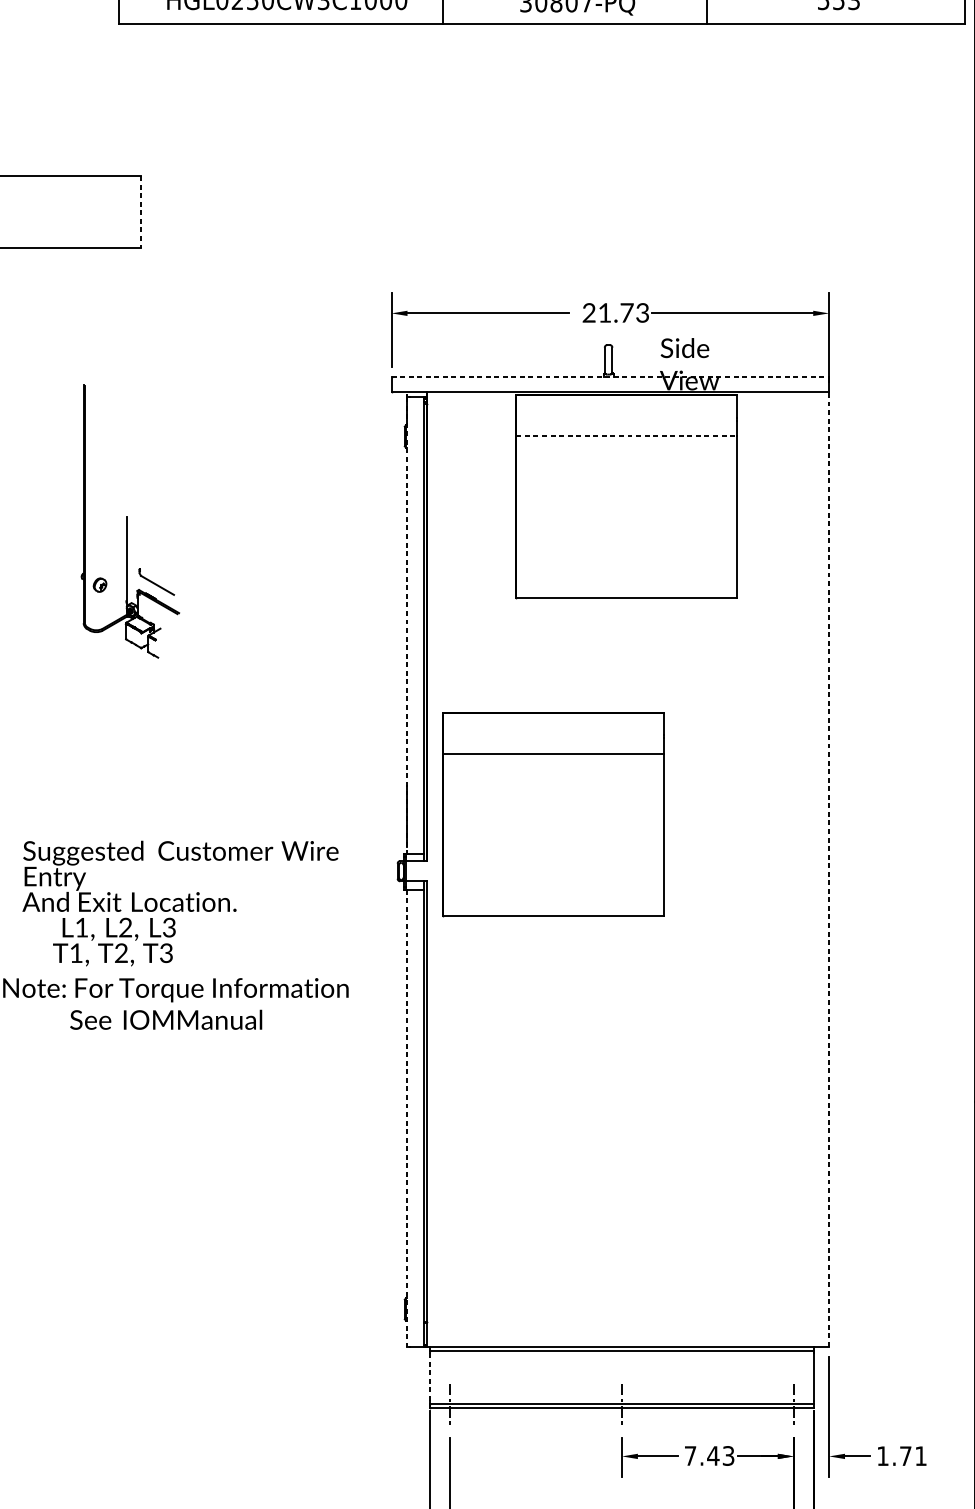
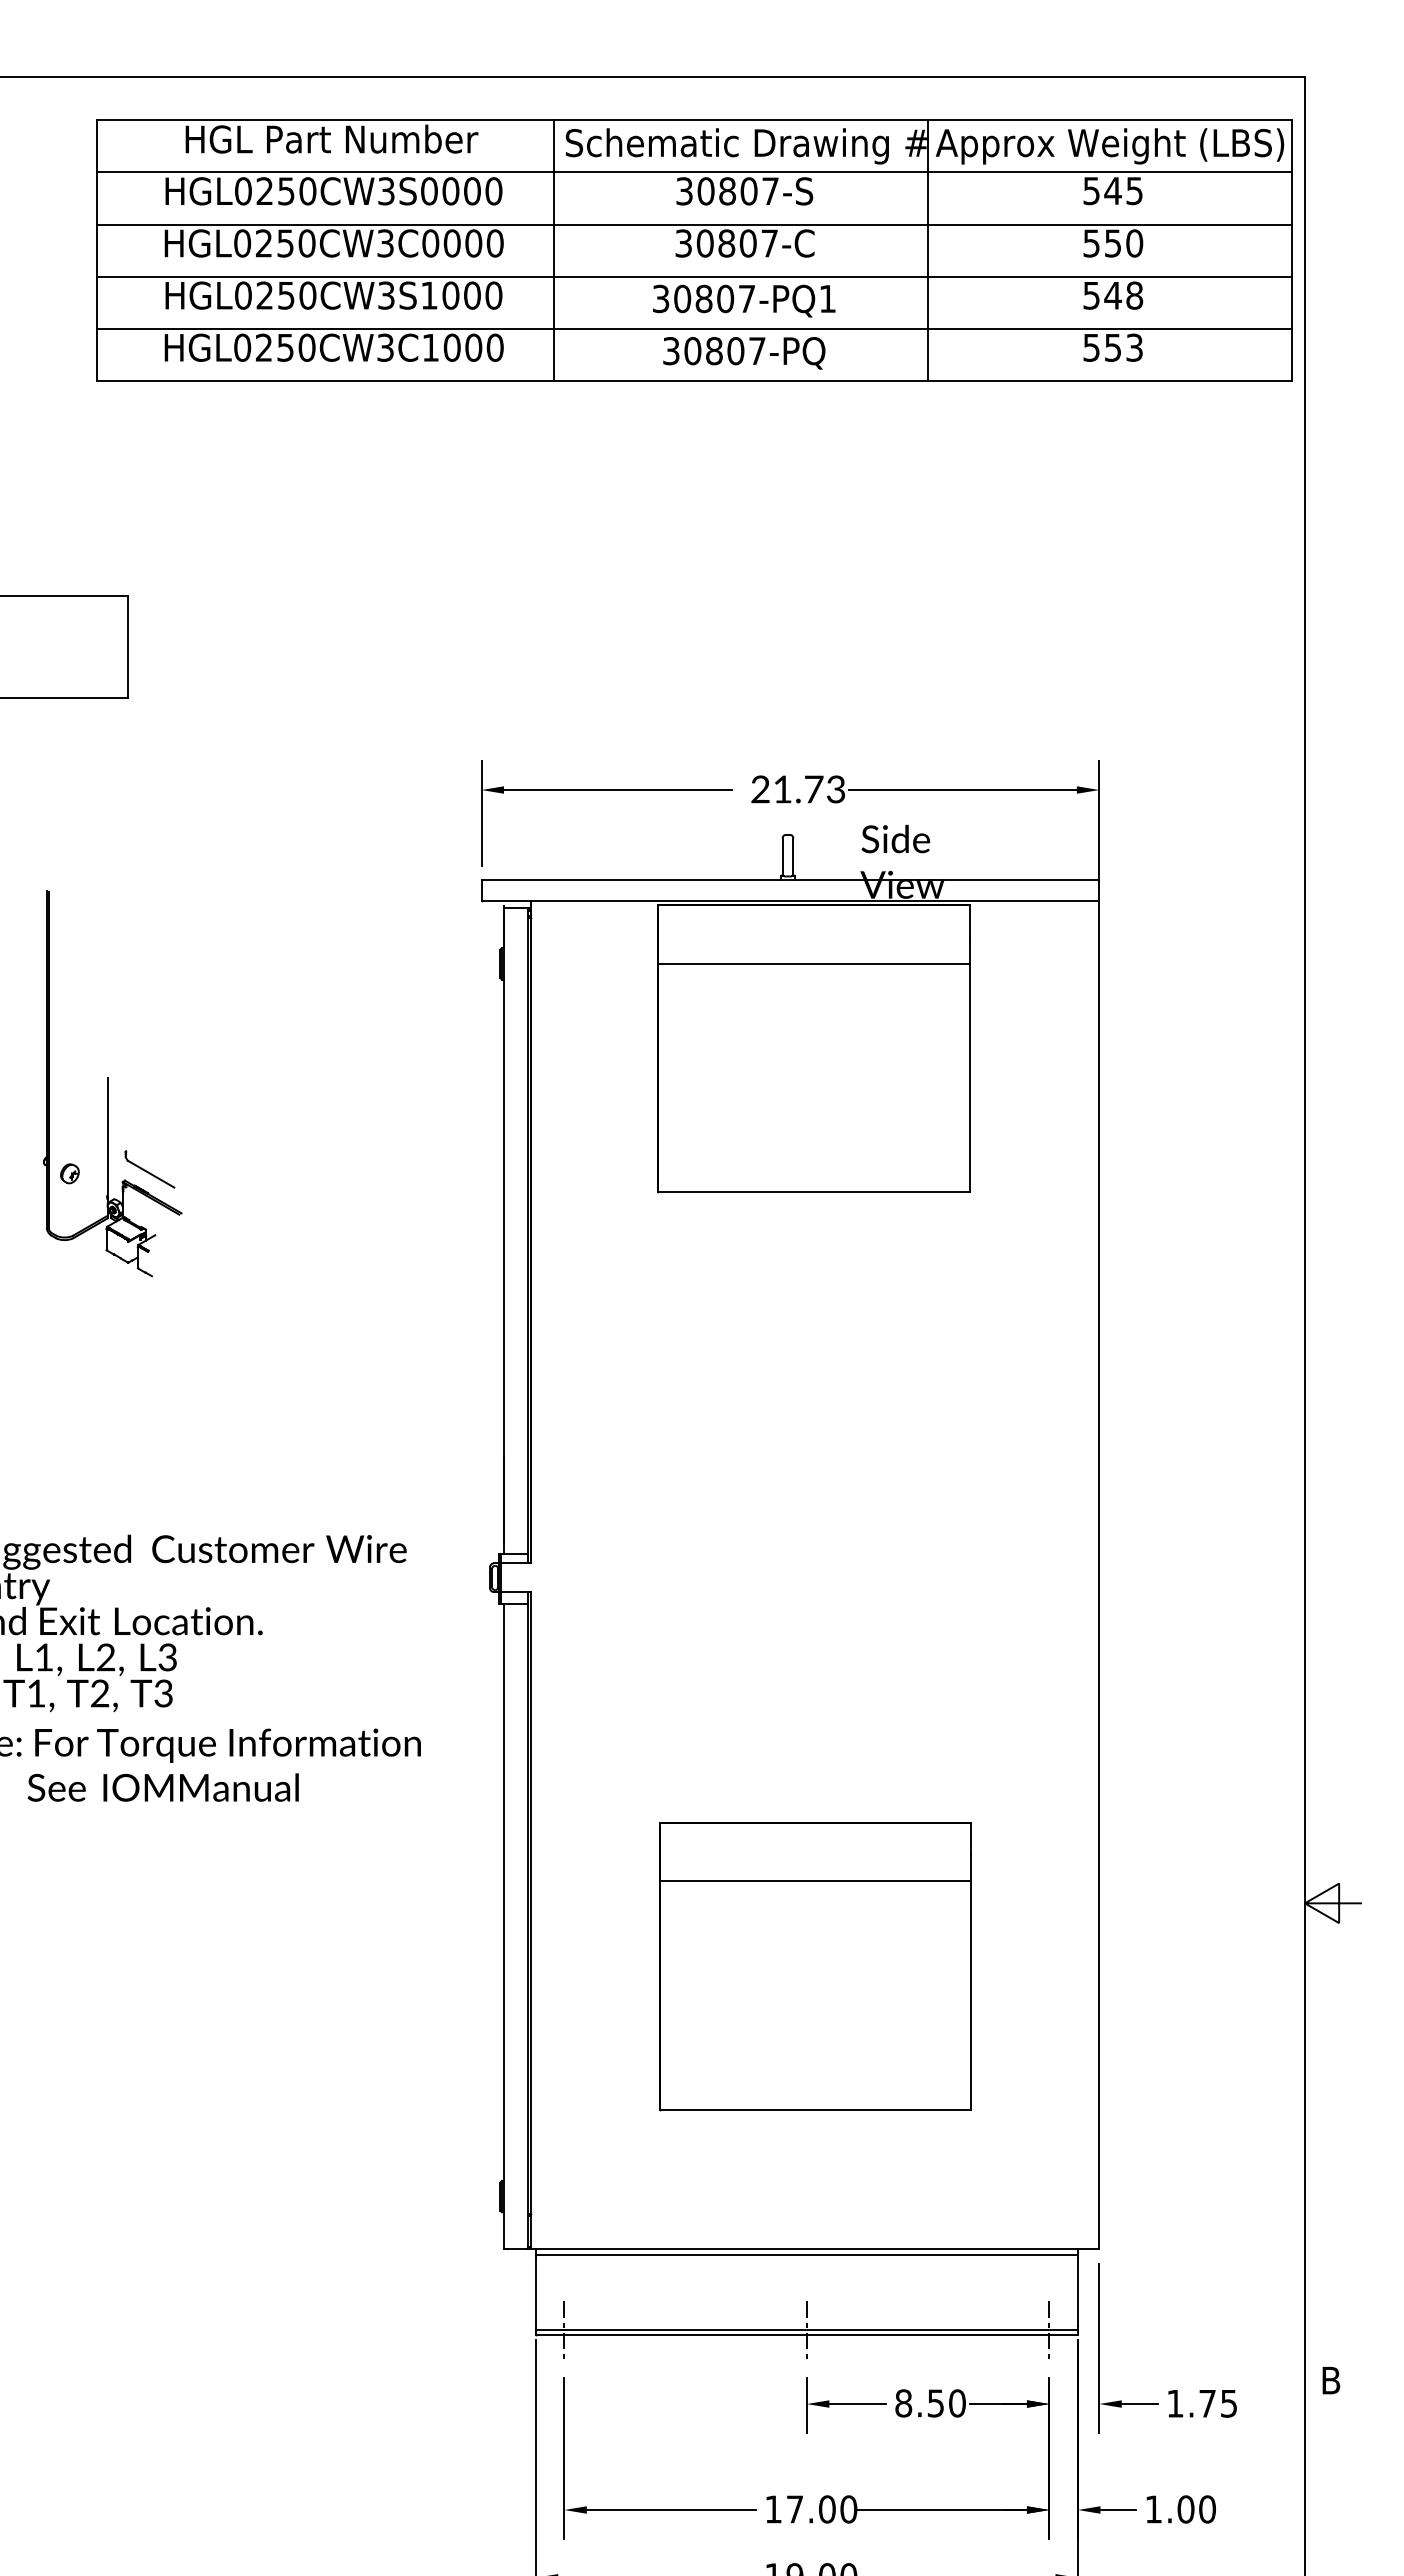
line: (140, 212) -> (127, 647), dashed -> solid
line: (610, 376) -> (790, 879), dashed -> solid
line: (626, 436) -> (813, 963), dashed -> solid
line: (407, 626) -> (503, 1231), dashed -> solid
part: (553, 814) -> (815, 1966), moved
line: (829, 868) -> (1099, 1574), dashed -> solid
line: (407, 1118) -> (503, 1926), dashed -> solid
line: (429, 1377) -> (535, 2292), dashed -> solid
text: (709, 1456) -> (930, 2403), 7.43 -> 8.50
text: (920, 1456) -> (1228, 2403), 1.71 -> 1.75

